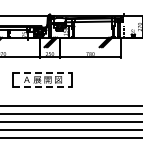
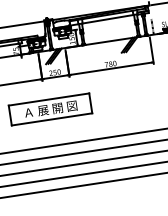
line: (43, 72) -> (50, 99), dashed -> solid
line: (43, 87) -> (53, 119), dashed -> solid

